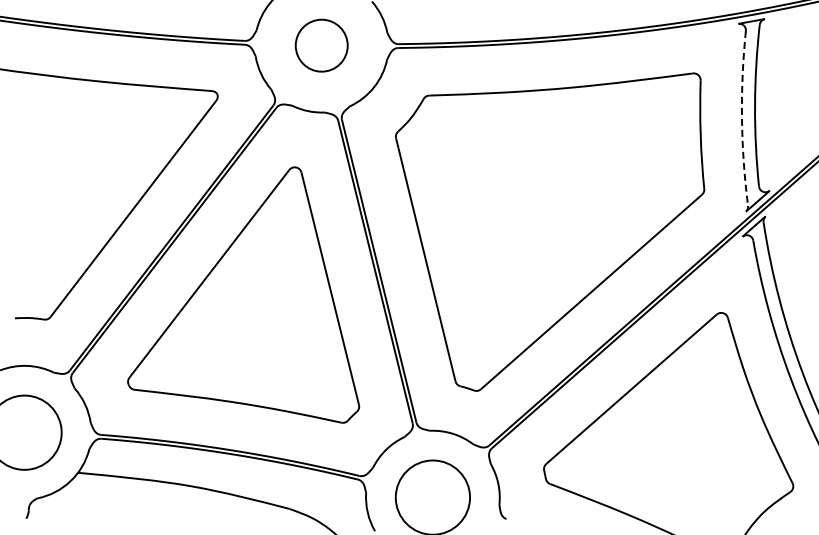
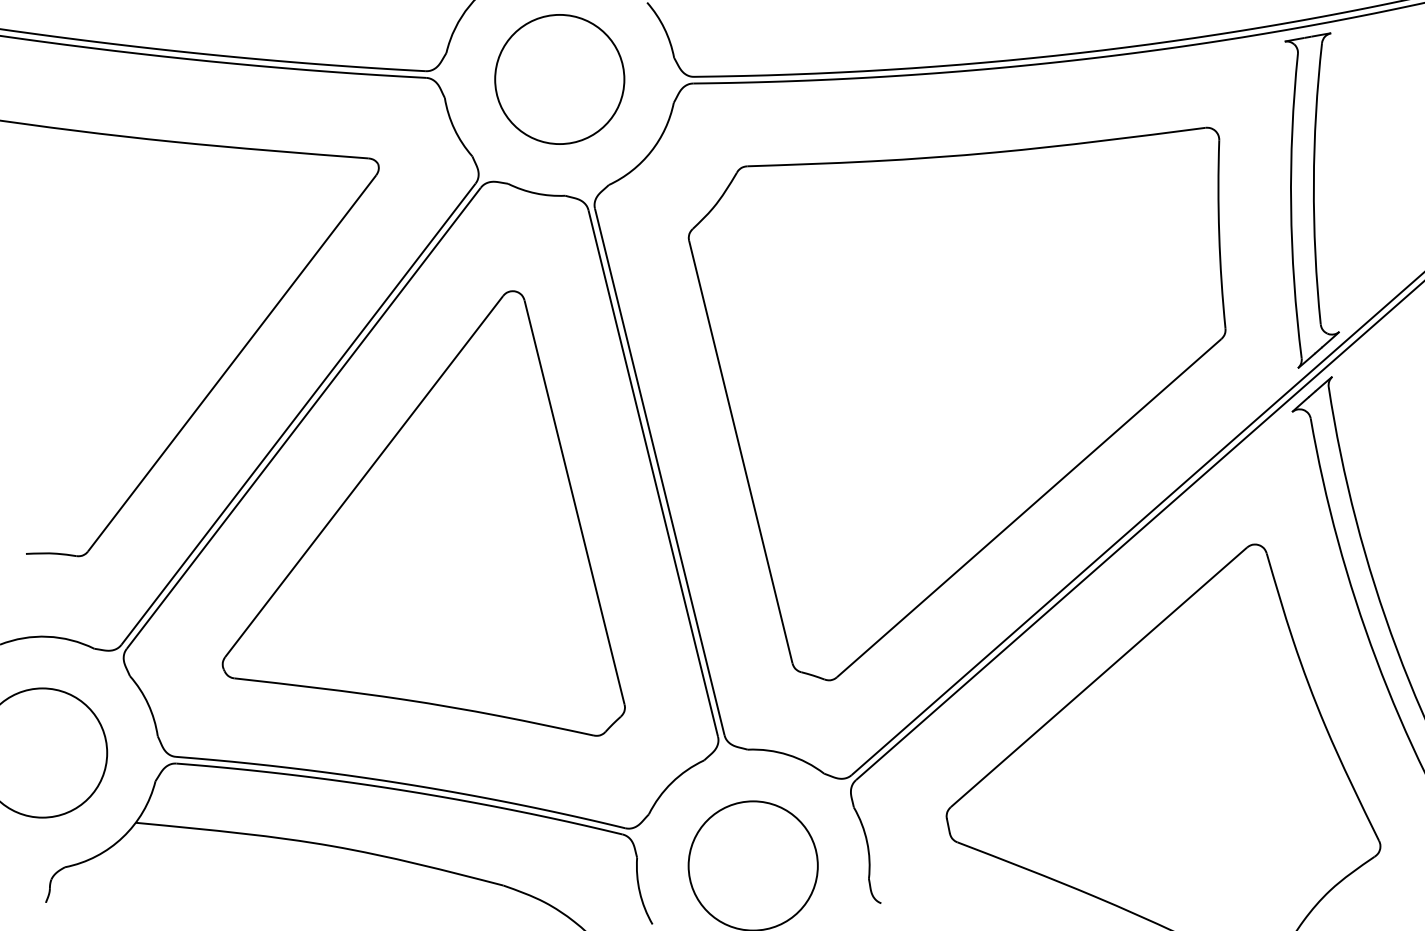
circle: (321, 45) -> (559, 79), size x1.43
arc: (741, 118) -> (1290, 206), dashed -> solid

